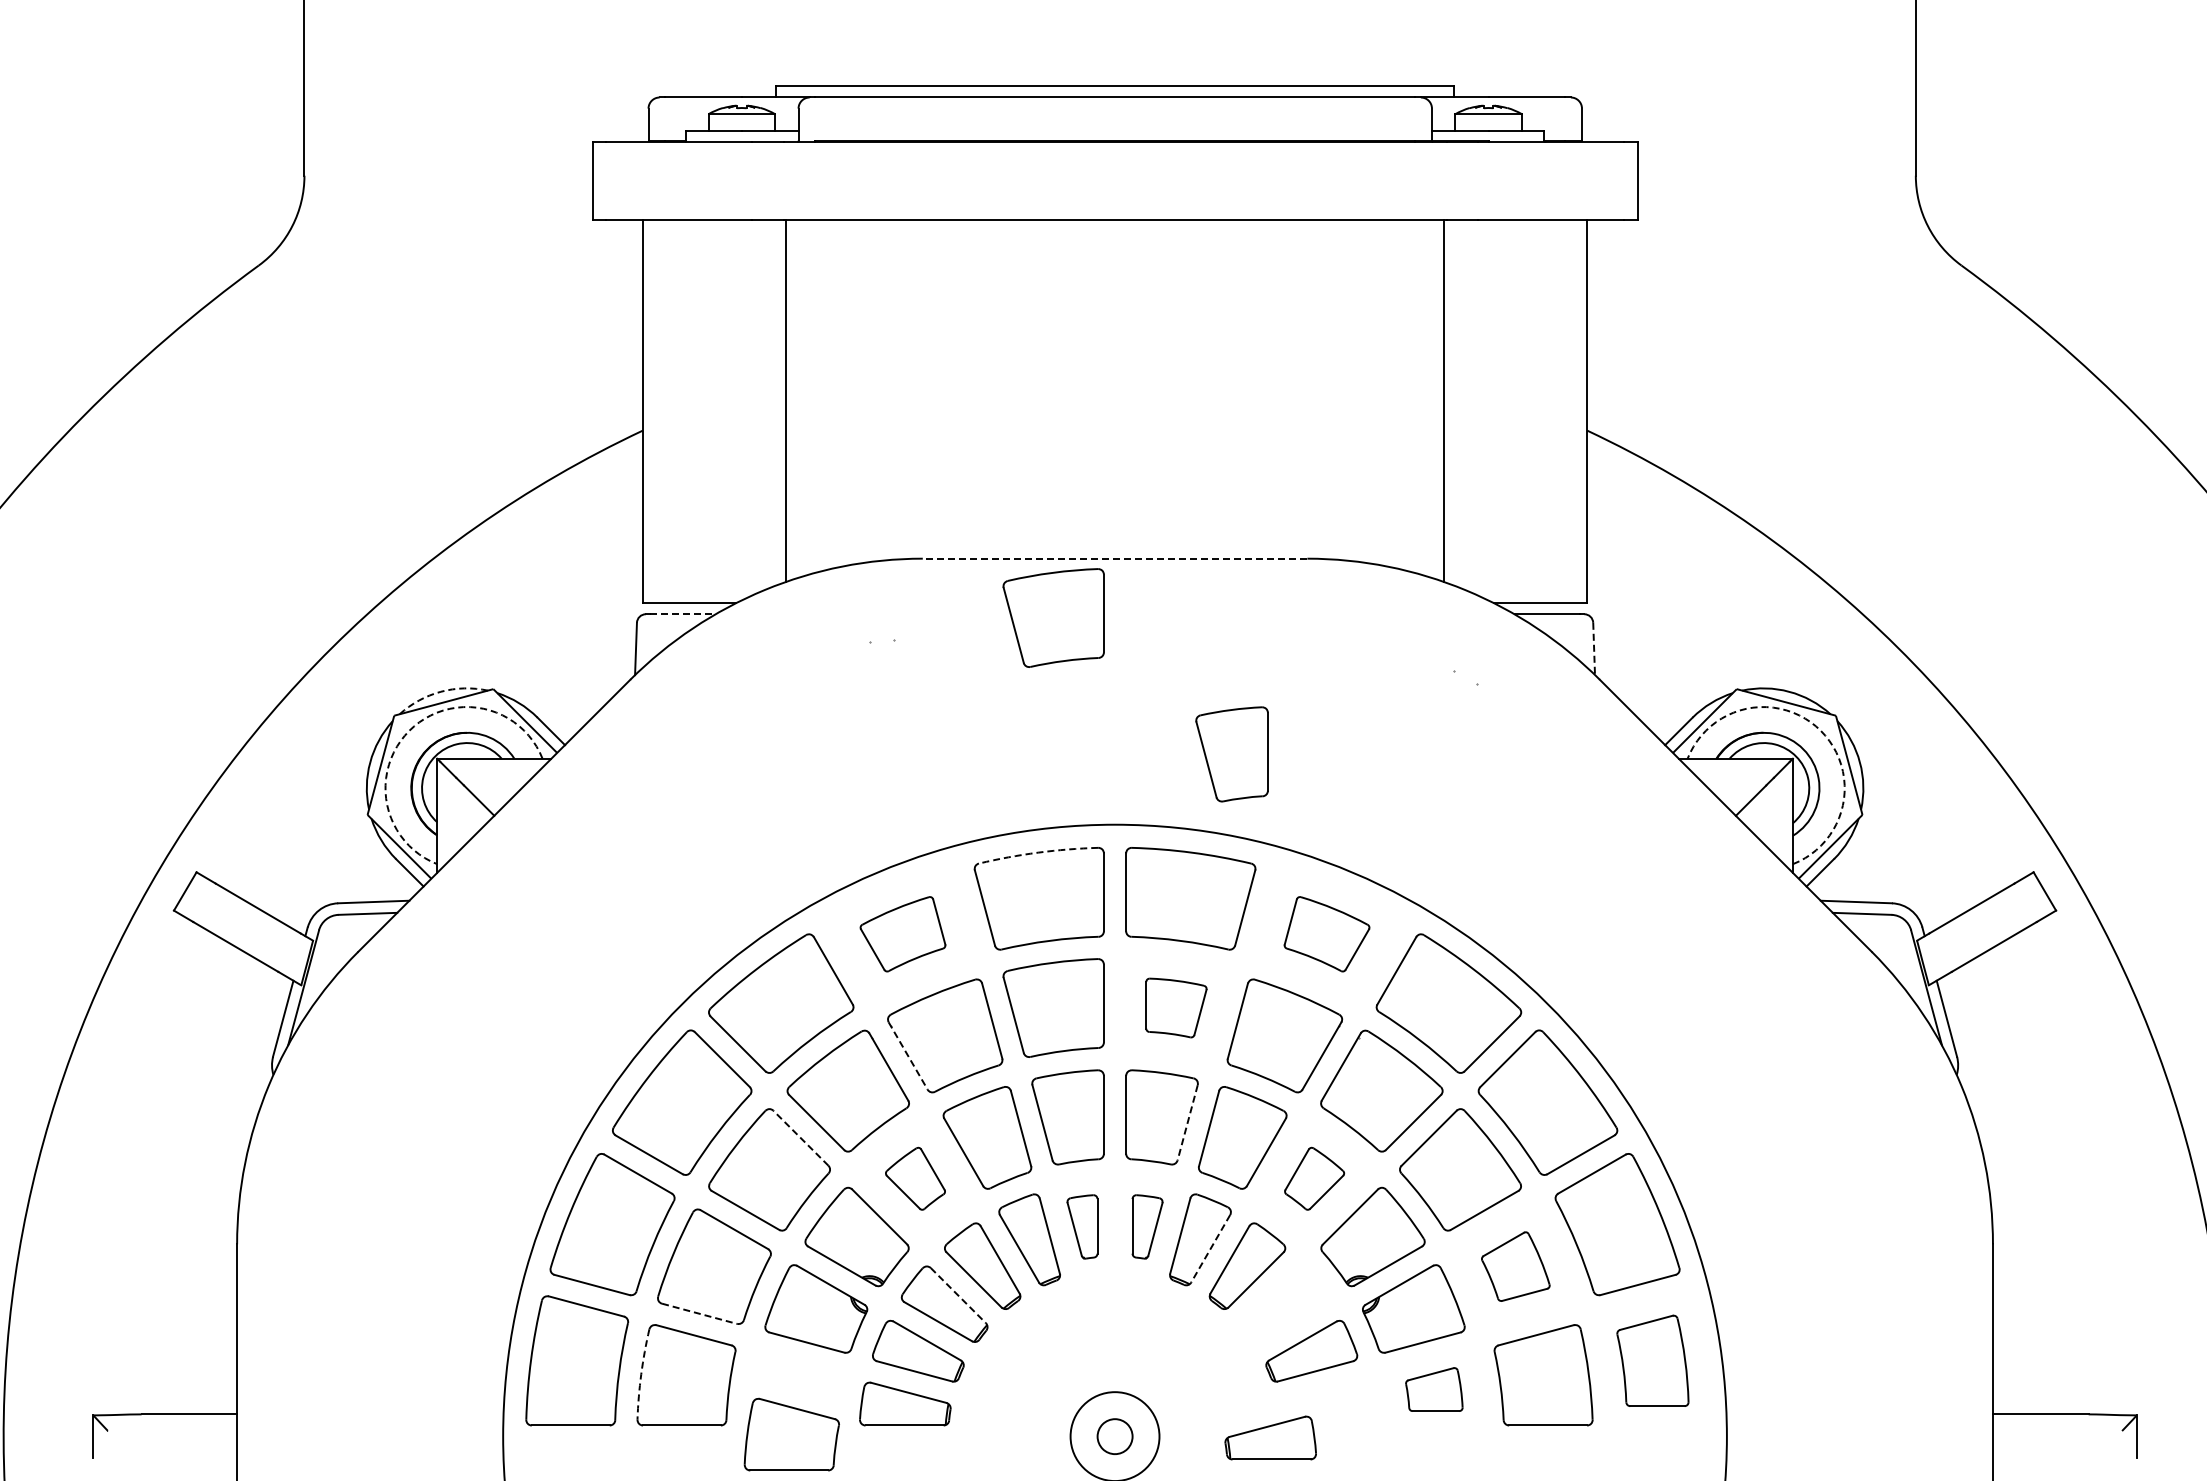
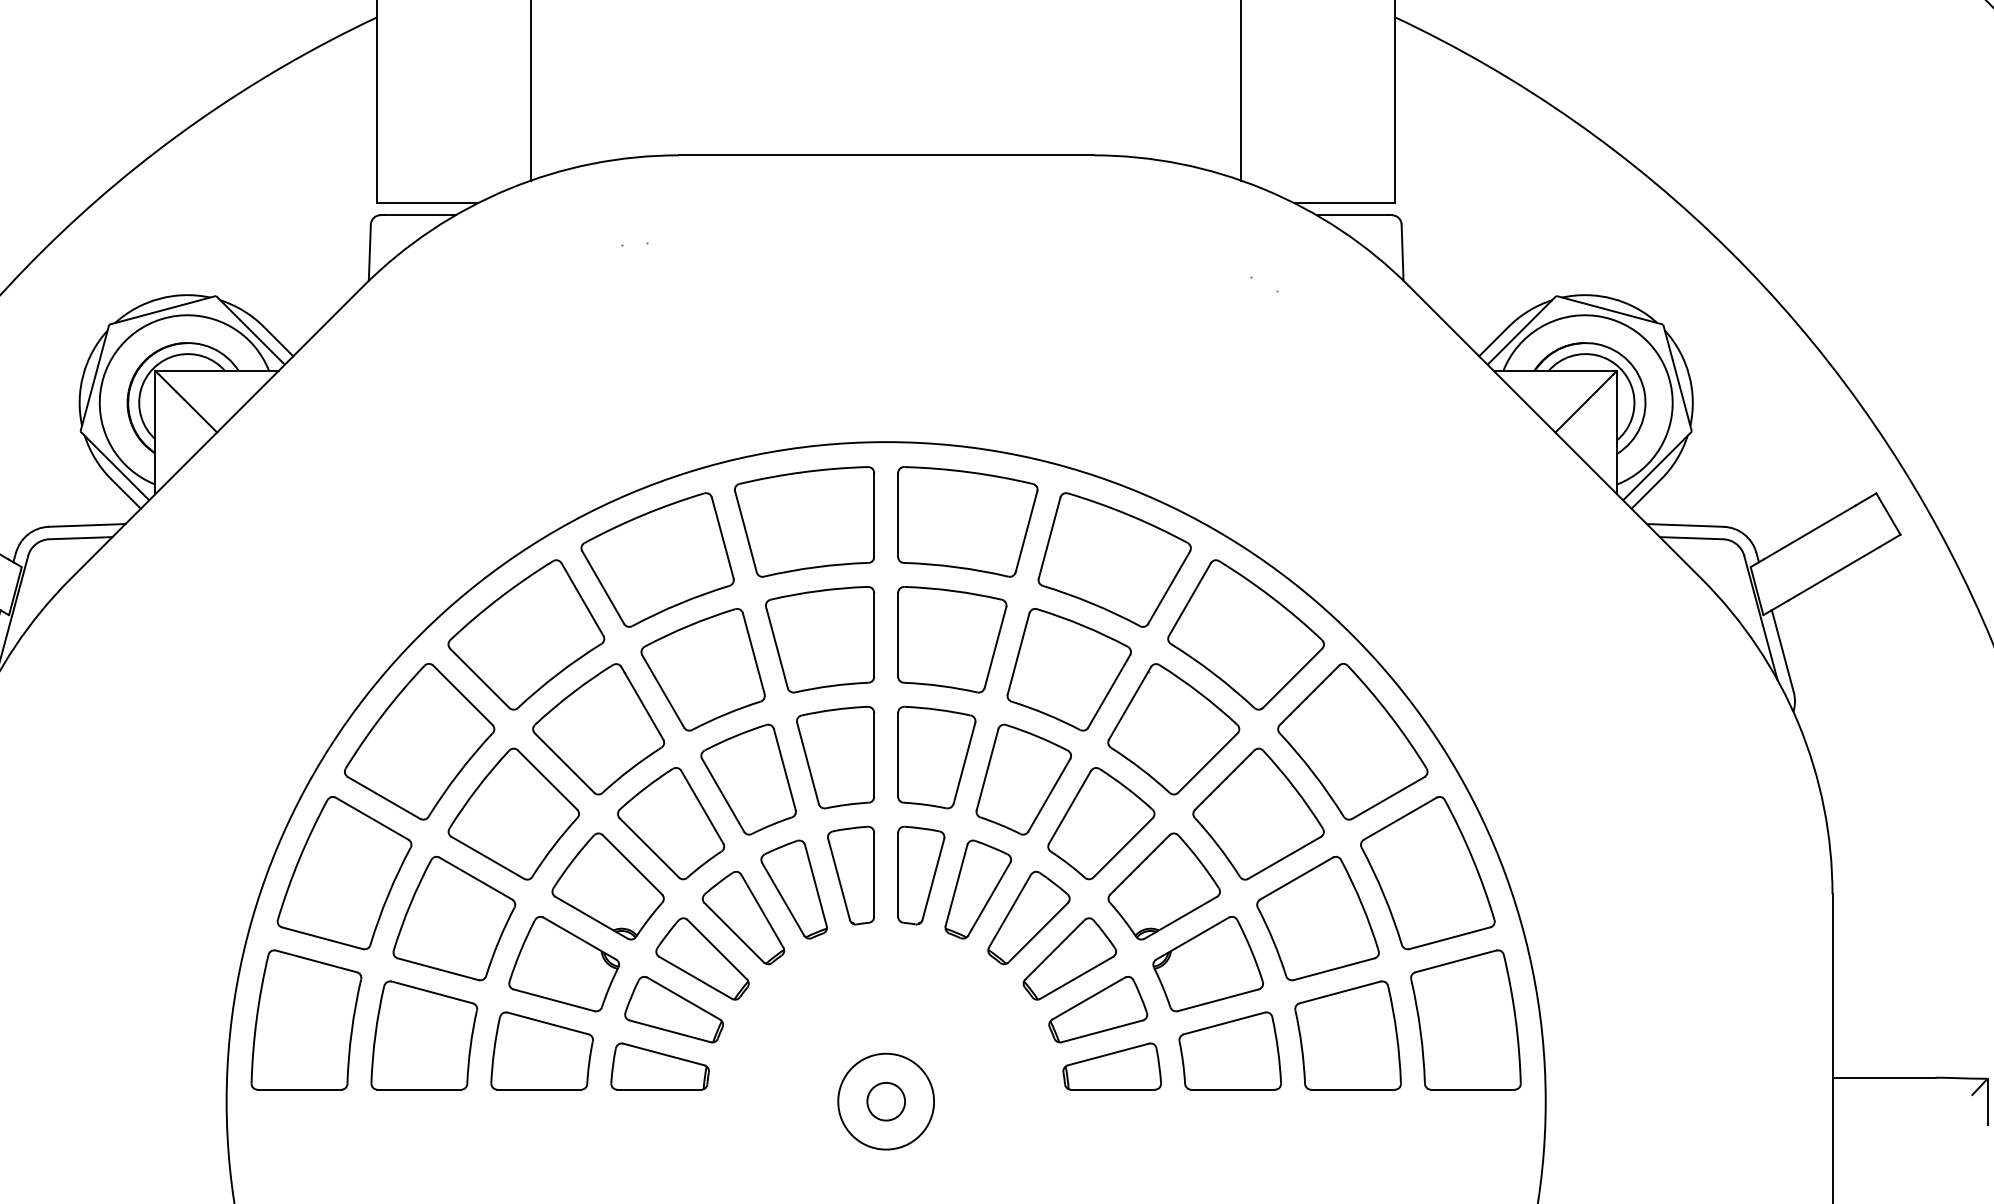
line: (1114, 558) -> (885, 155), dashed -> solid
line: (682, 614) -> (419, 215), dashed -> solid
part: (1053, 617) -> (819, 218), removed
line: (1594, 649) -> (1402, 253), dashed -> solid
arc: (440, 691) -> (159, 298), dashed -> solid
arc: (409, 730) -> (125, 340), dashed -> solid
arc: (1820, 730) -> (1646, 340), dashed -> solid
part: (1231, 754) -> (1011, 366), removed
arc: (1038, 852) -> (803, 472), dashed -> solid
part: (902, 934) -> (657, 560), size x1.67
part: (1326, 934) -> (1114, 560), size x1.67
part: (1176, 1007) -> (952, 639), size x1.67
line: (908, 1055) -> (663, 690), dashed -> solid
line: (1187, 1122) -> (964, 763), dashed -> solid
line: (800, 1138) -> (547, 780), dashed -> solid
part: (915, 1178) -> (671, 823), size x1.67
part: (1314, 1178) -> (1101, 823), size x1.67
part: (1082, 1226) -> (851, 875), size x1.43
part: (1147, 1226) -> (921, 875), size x1.43
line: (1210, 1249) -> (989, 899), dashed -> solid
part: (1515, 1266) -> (1317, 918), size x1.67
line: (958, 1295) -> (717, 949), dashed -> solid
part: (1285, 1303) -> (1069, 958), added
line: (699, 1313) -> (438, 968), dashed -> solid
part: (1652, 1360) -> (1465, 1019), size x1.43
arc: (641, 1374) -> (375, 1034), dashed -> solid
part: (1434, 1389) -> (1230, 1050), size x1.67
part: (791, 1434) -> (541, 1050), moved
part: (1270, 1437) -> (1111, 1065), moved

